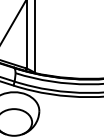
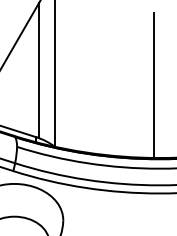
line: (85, 41) -> (152, 85), added

